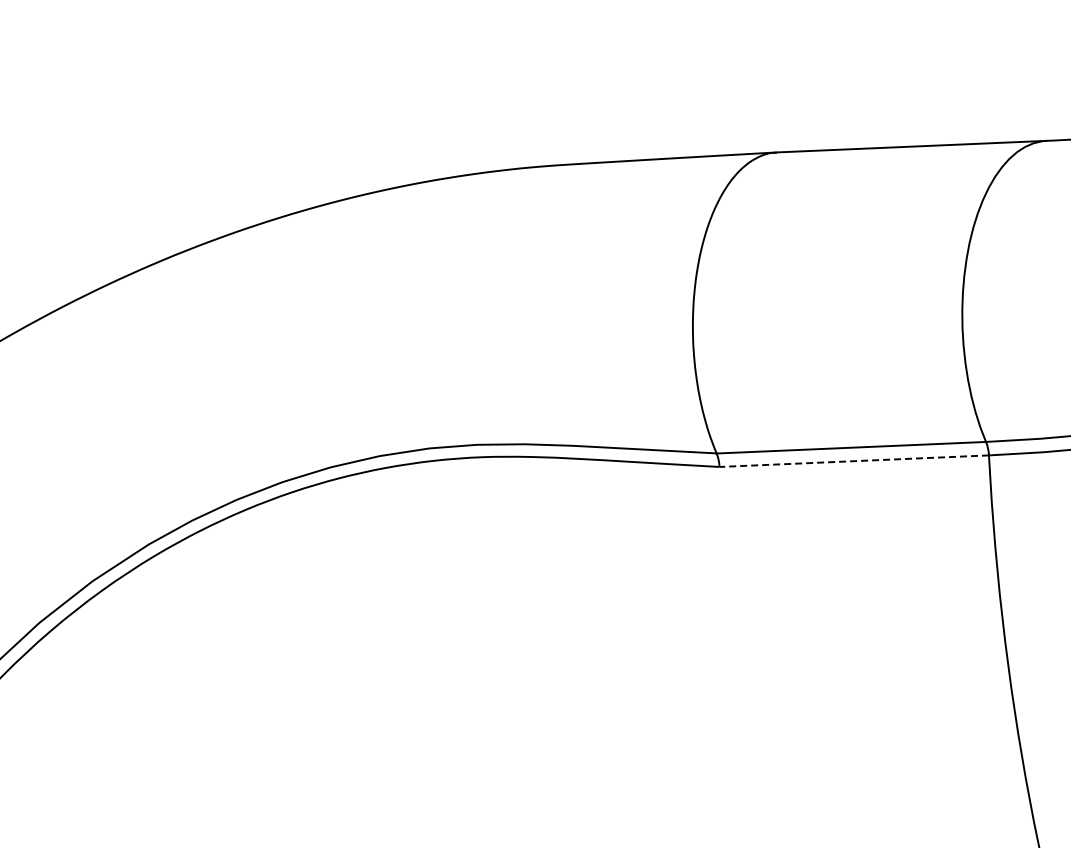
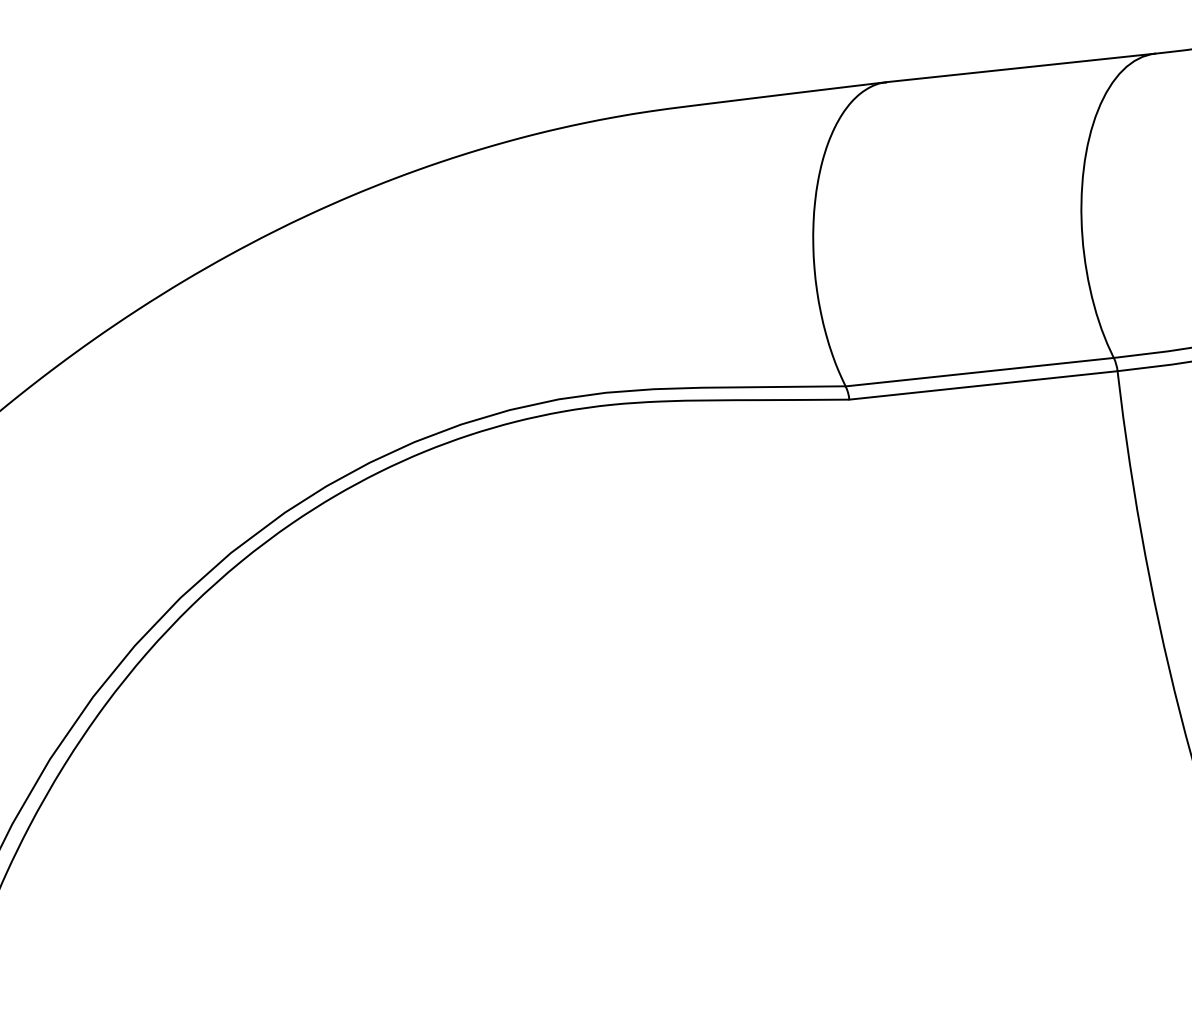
line: (854, 461) -> (983, 385), dashed -> solid

